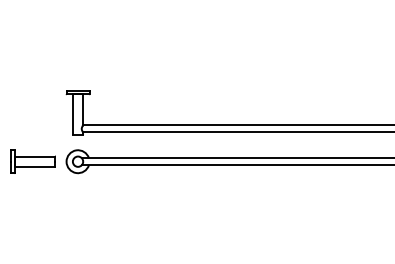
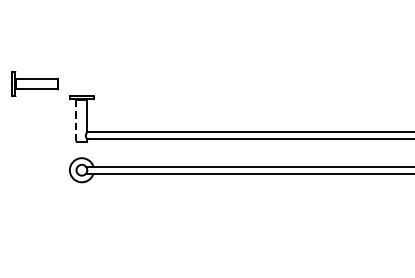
line: (72, 114) -> (76, 120), solid -> dashed
part: (32, 161) -> (34, 83), moved

